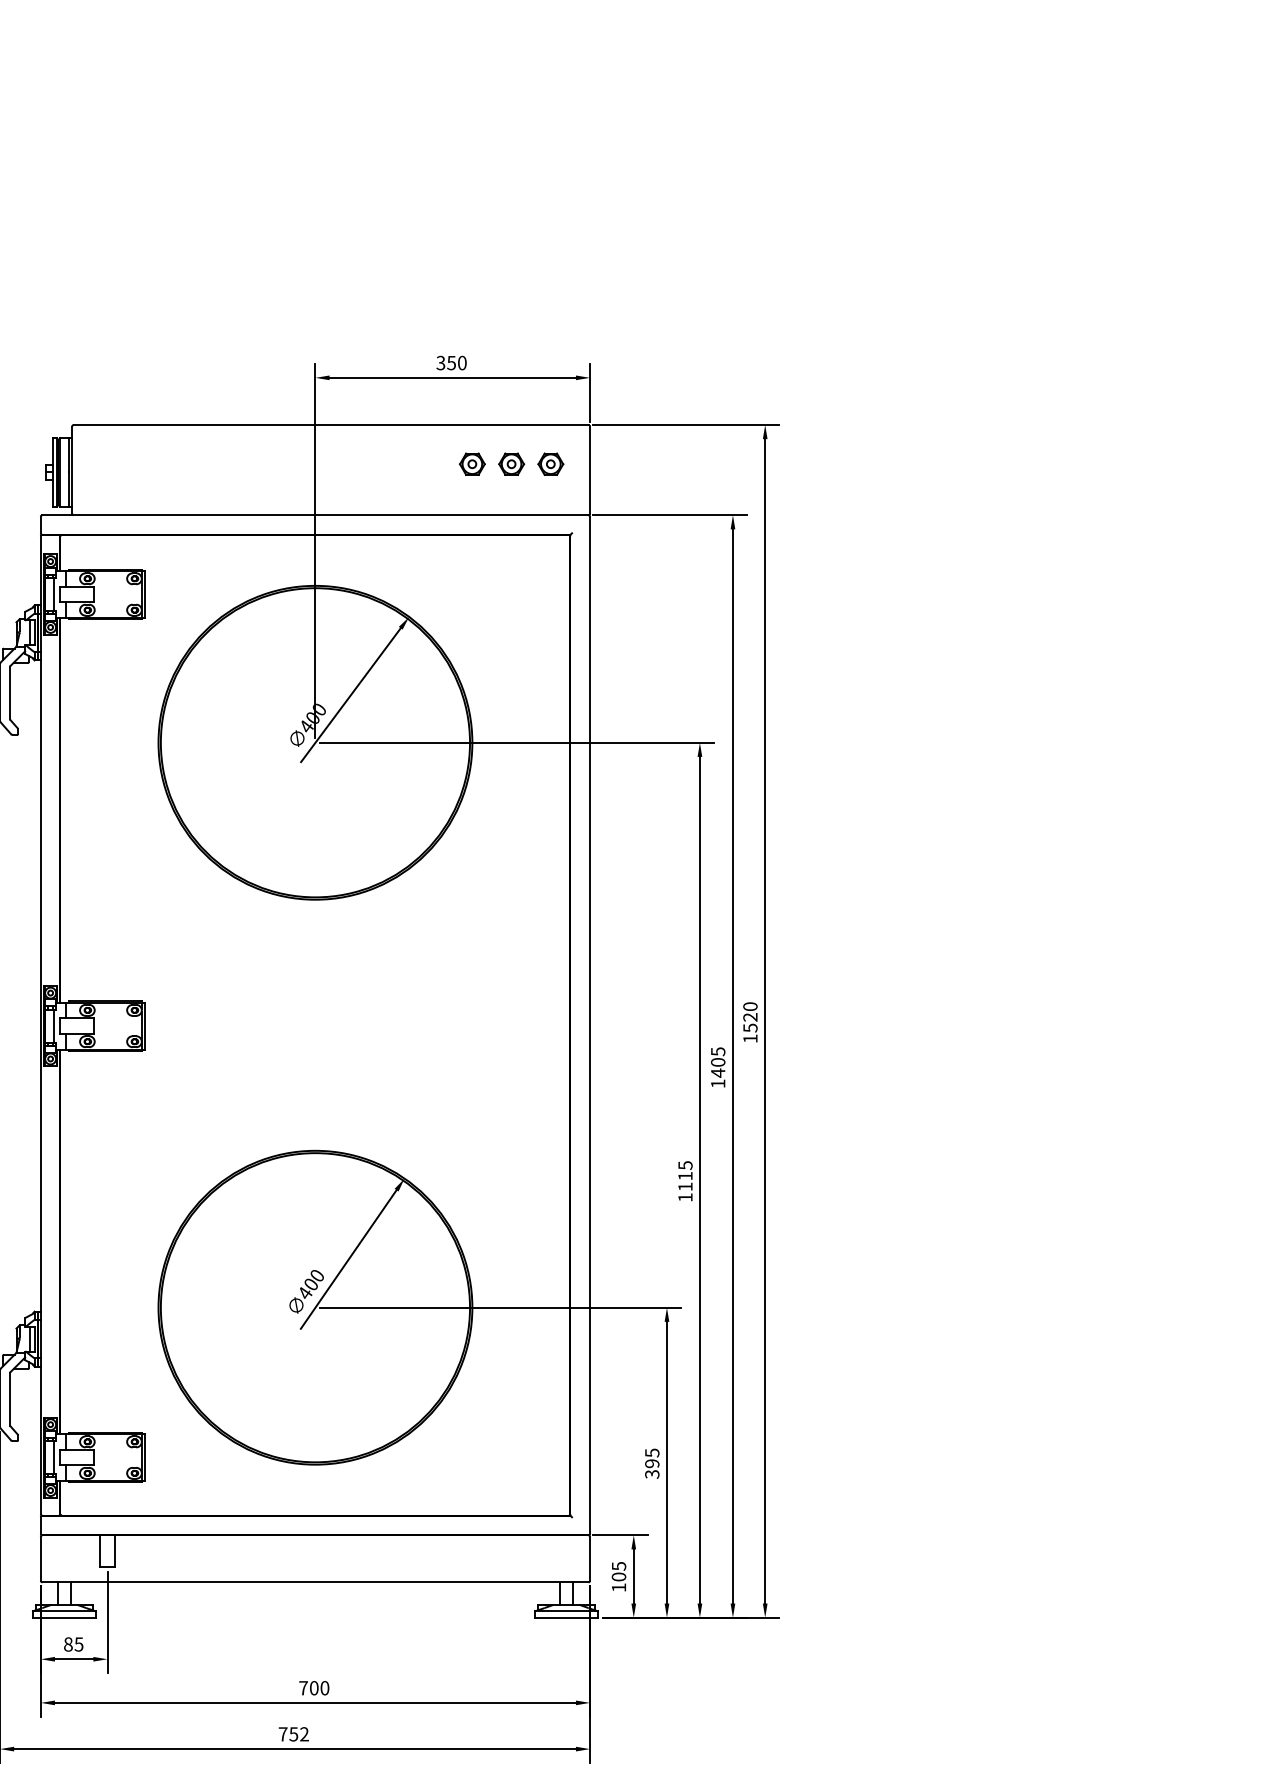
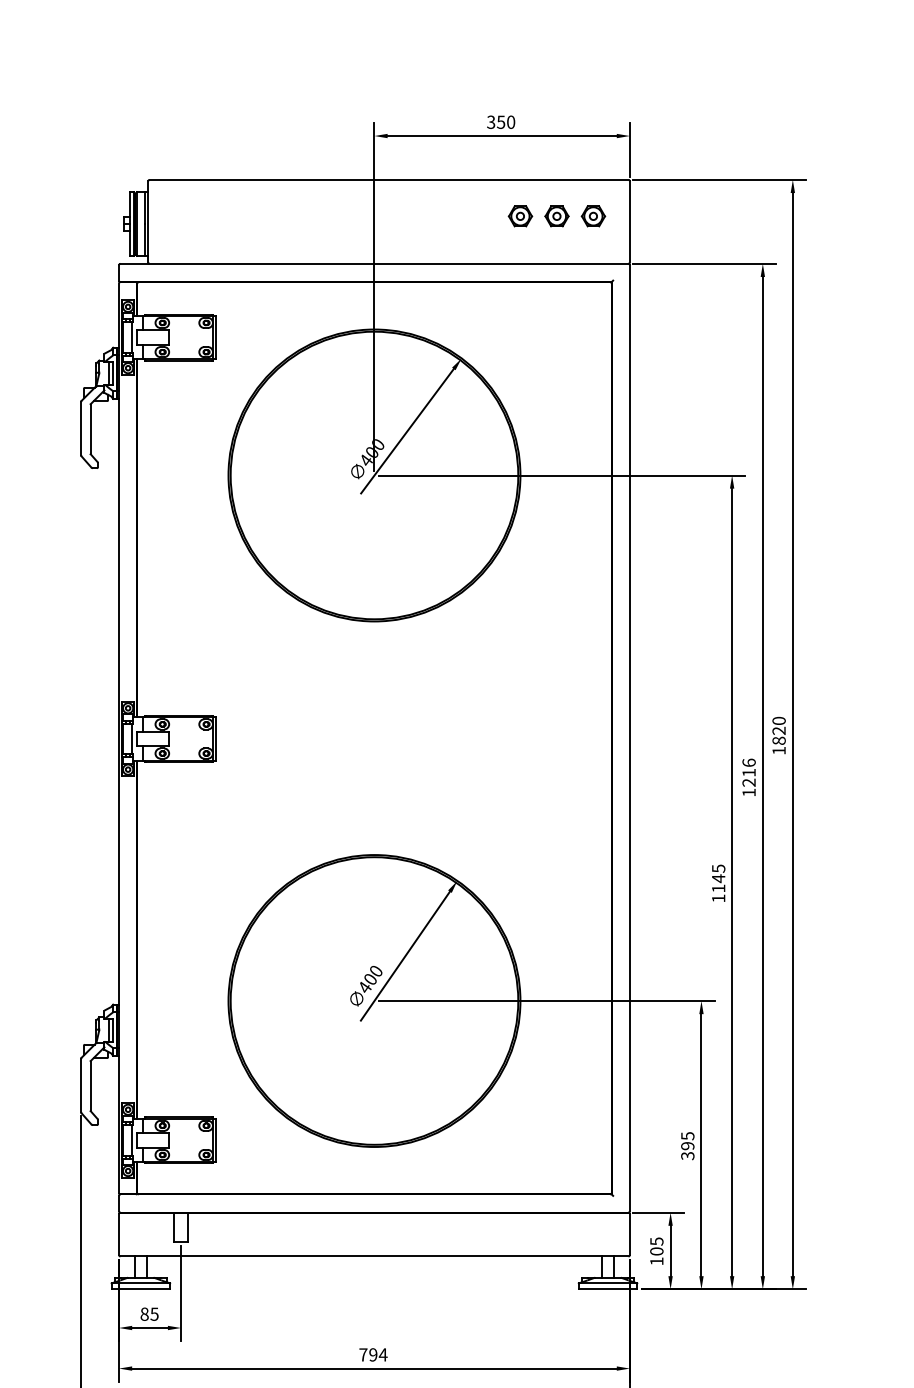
text: (750, 1027) -> (779, 740), 1520 -> 1820
text: (718, 1062) -> (749, 772), 1405 -> 1216
text: (685, 1175) -> (718, 878), 1115 -> 1145
text: (319, 1688) -> (378, 1355), 700 -> 794

